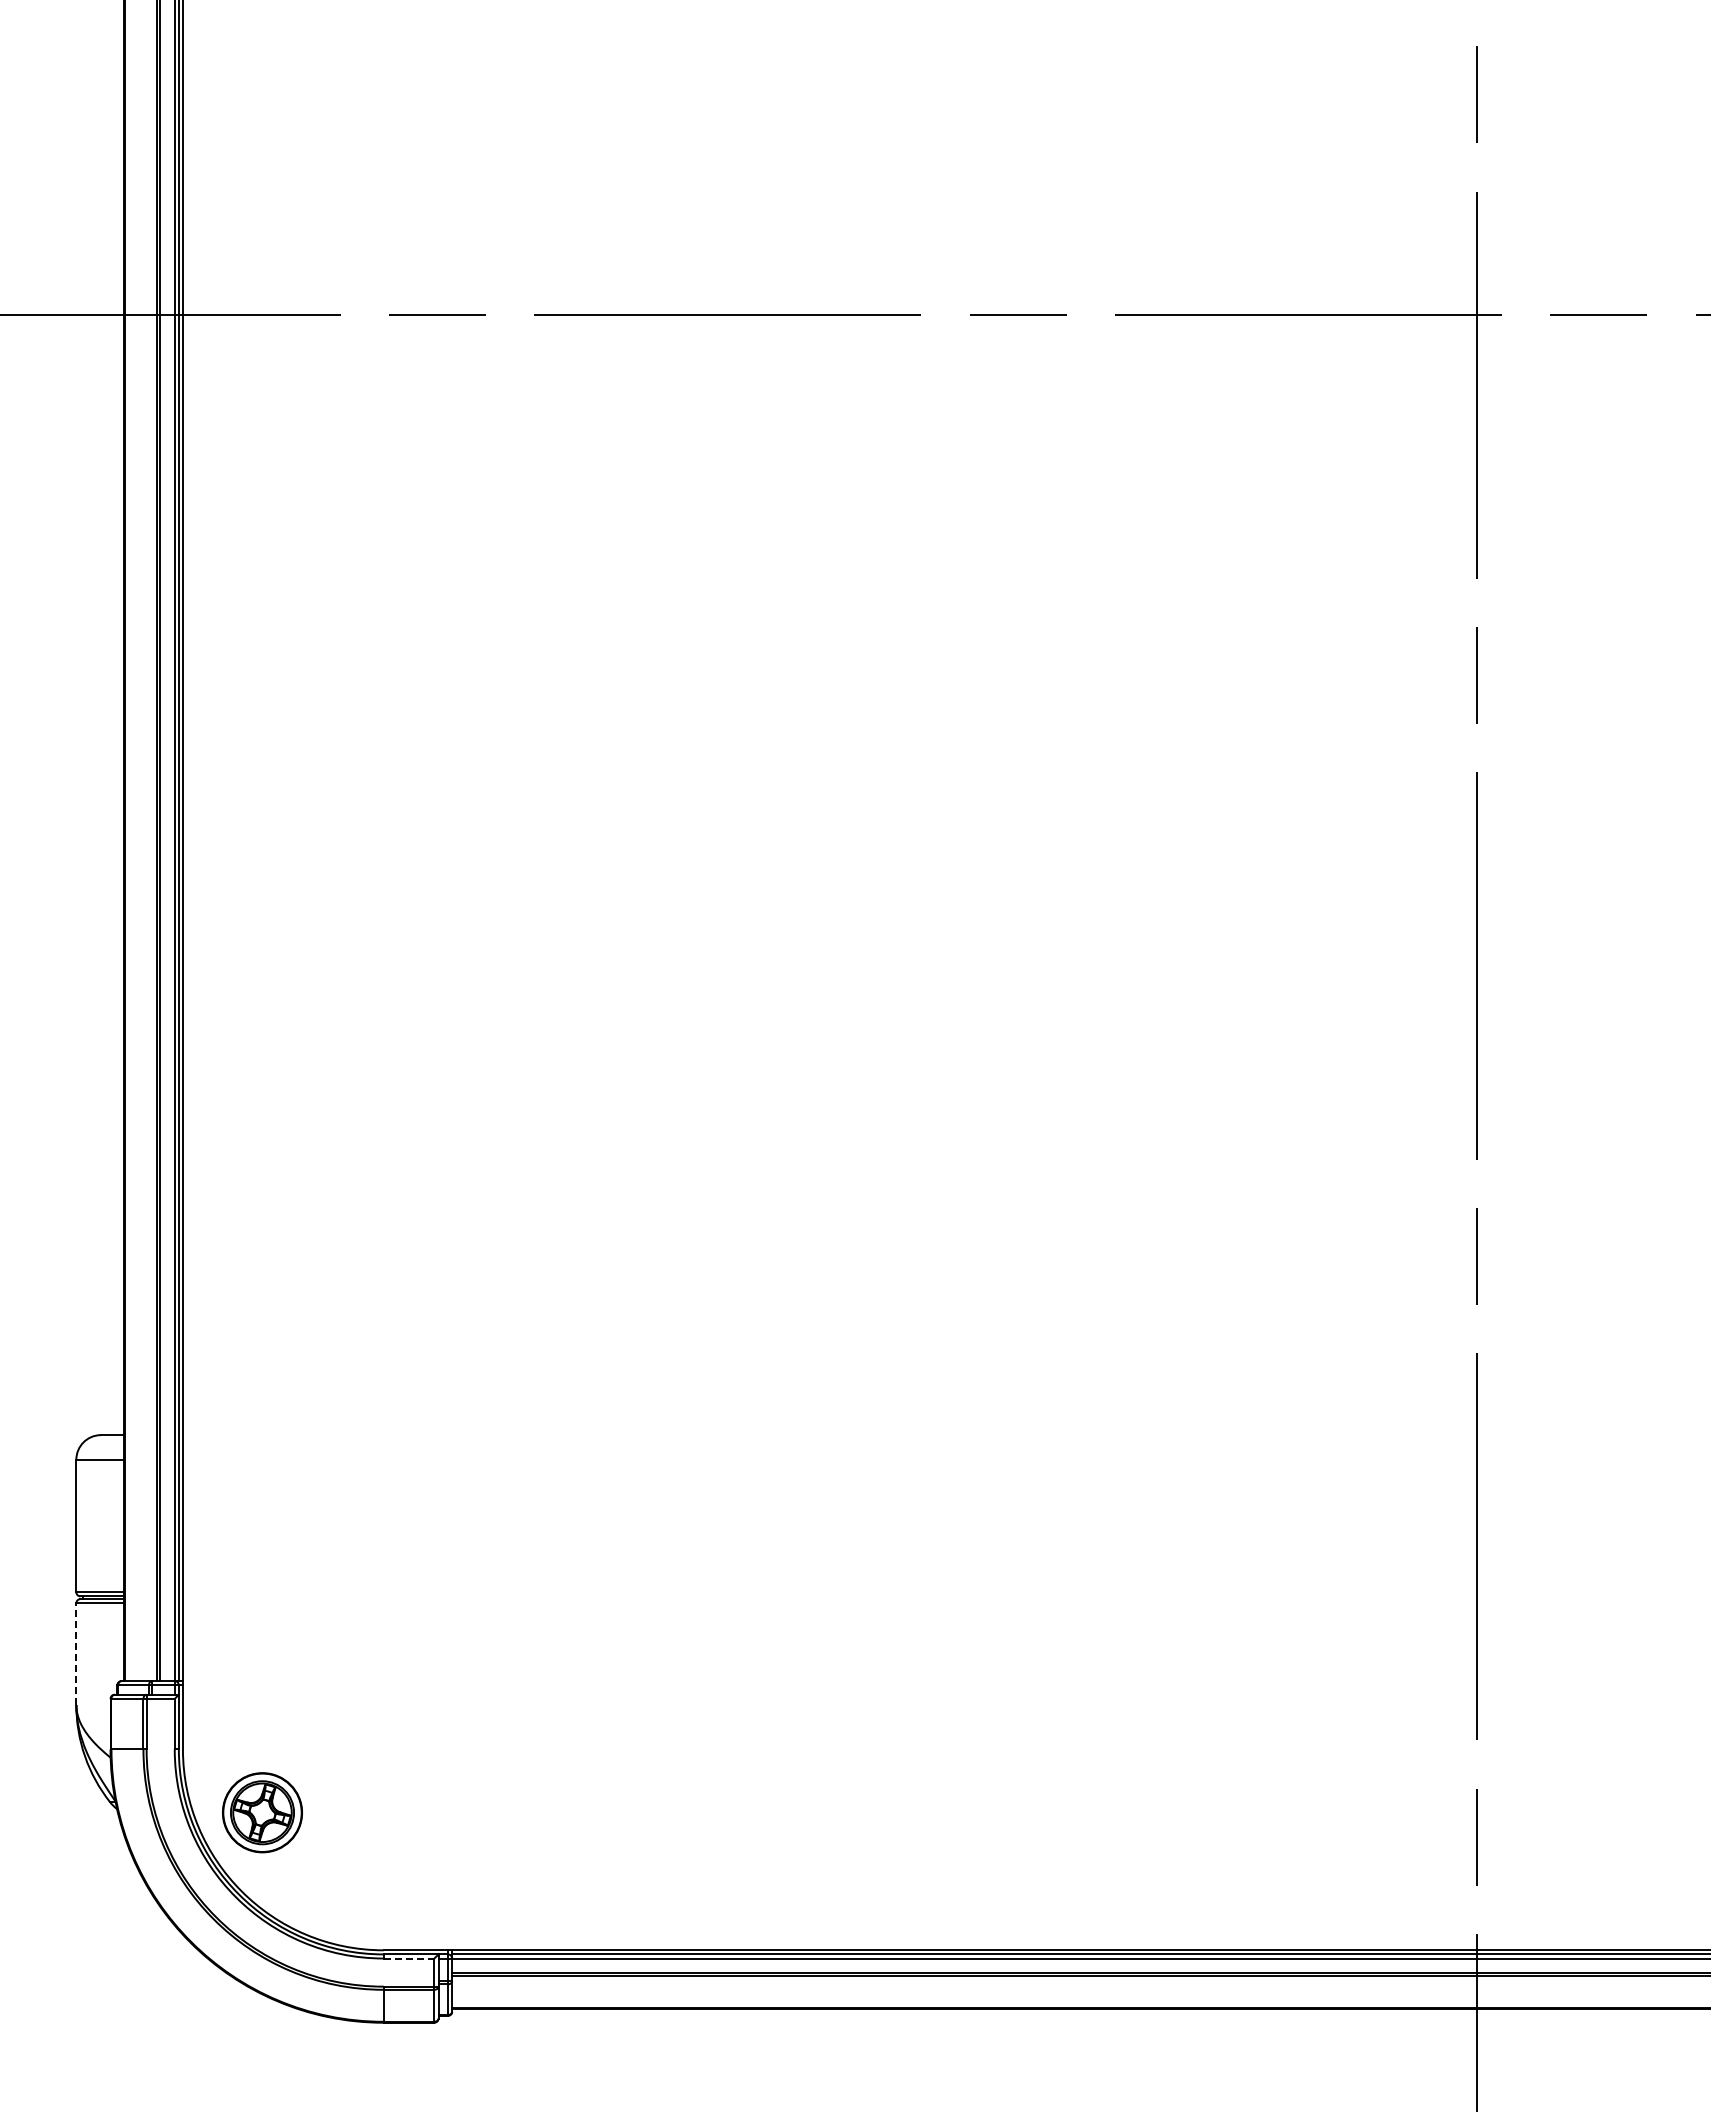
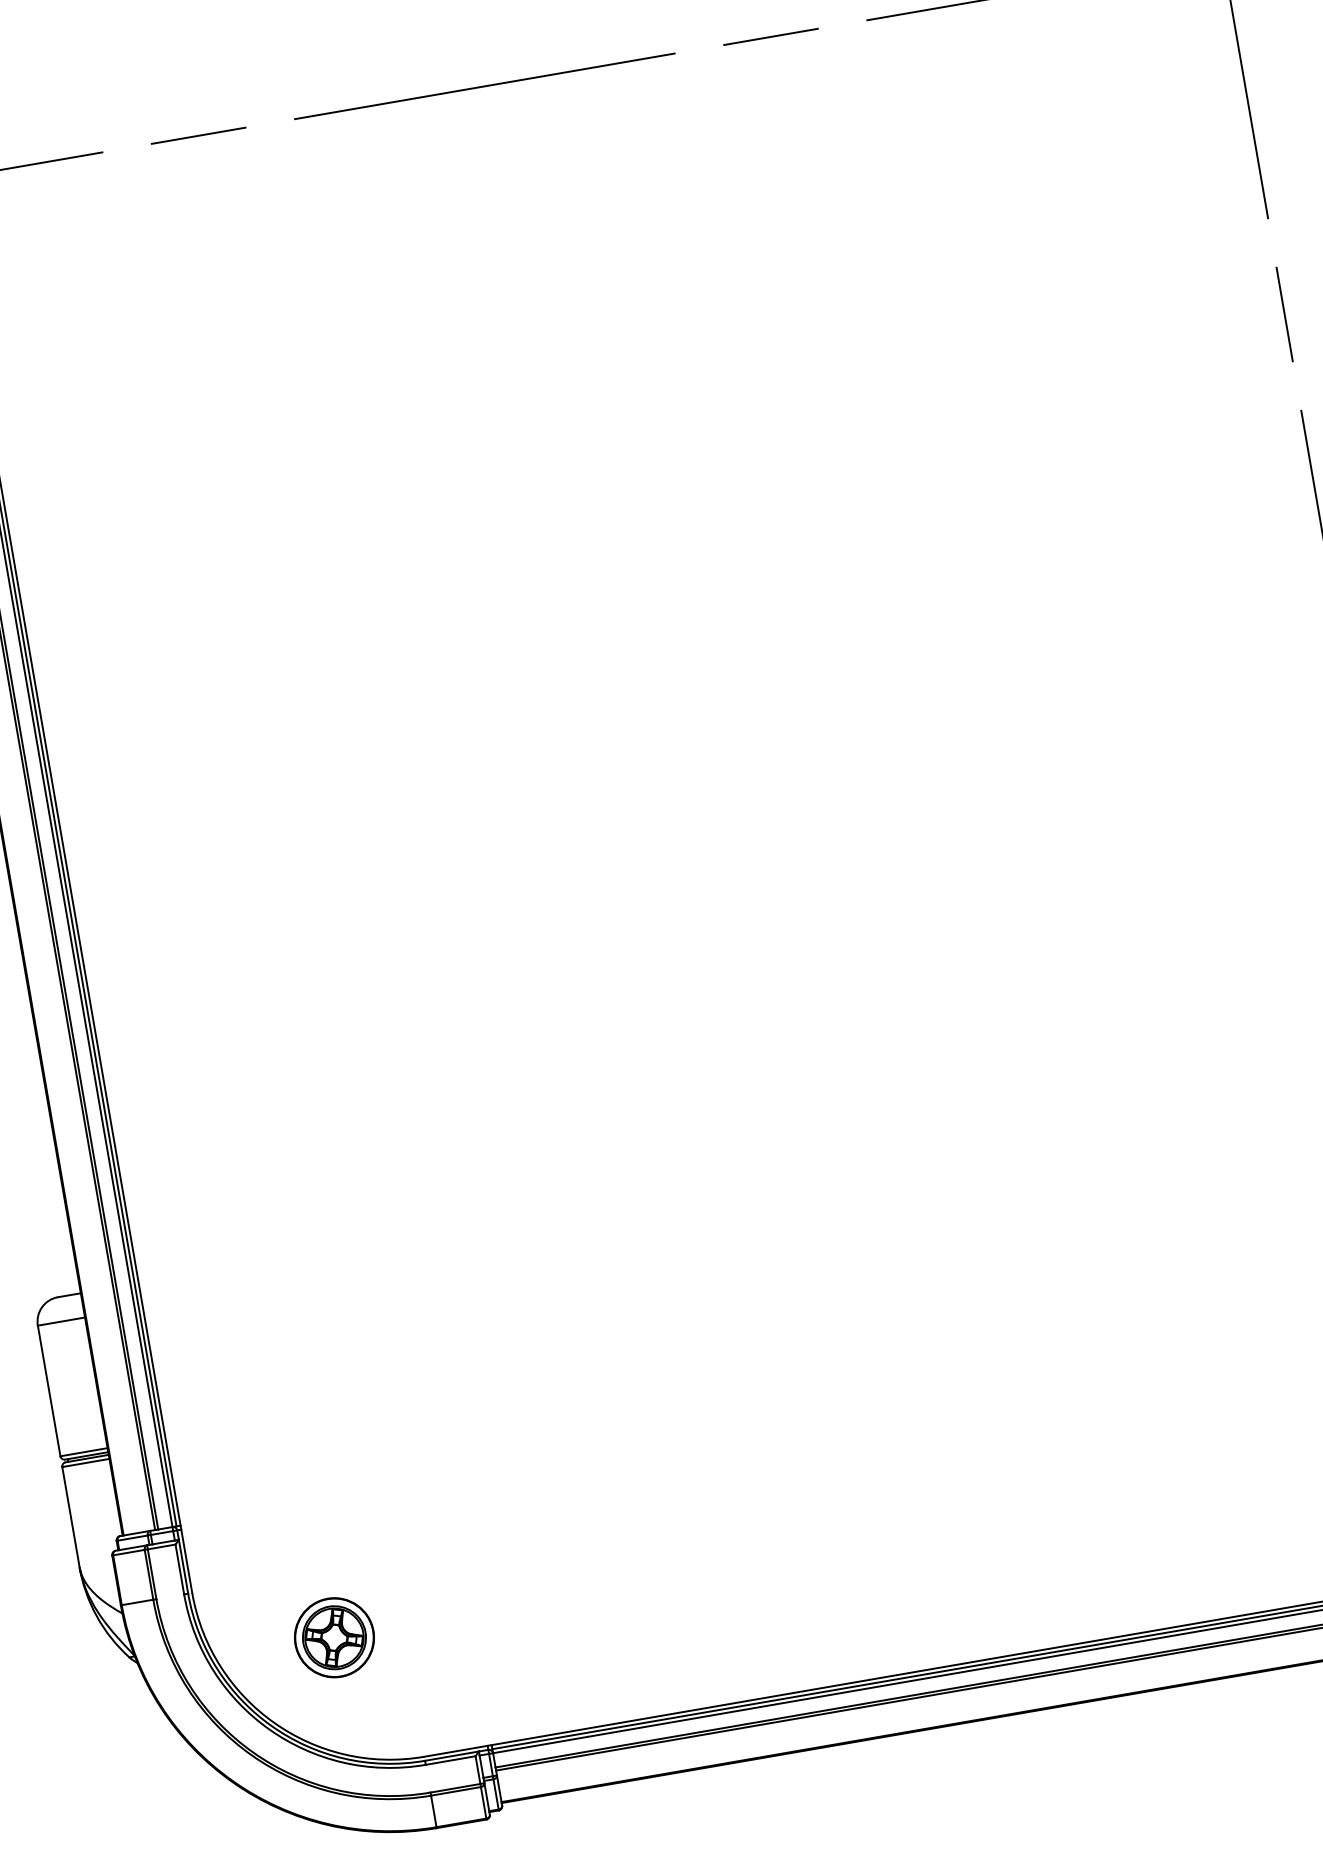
line: (76, 1654) -> (71, 1517), dashed -> solid
part: (262, 1812) -> (334, 1637), moved
line: (409, 1958) -> (451, 1760), dashed -> solid

